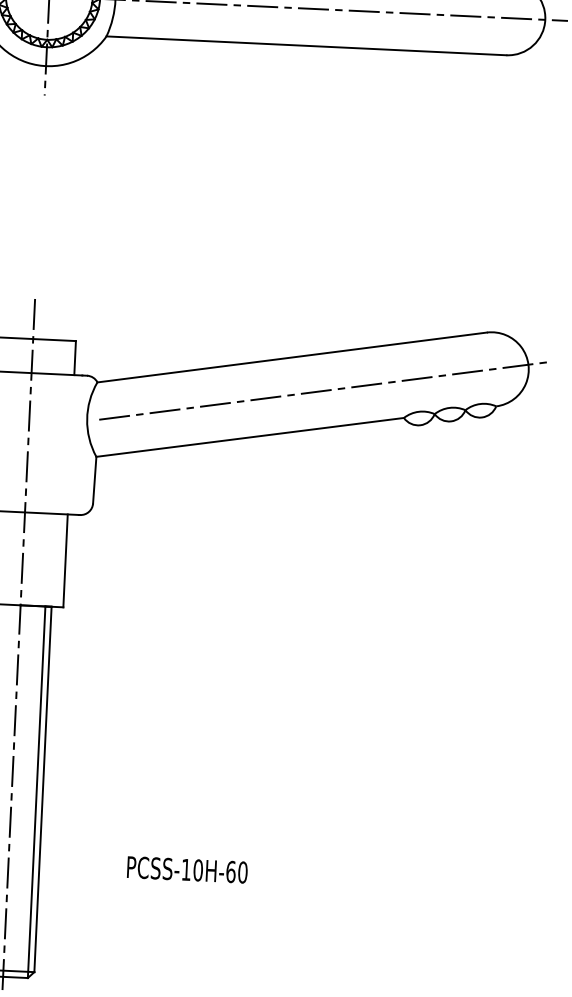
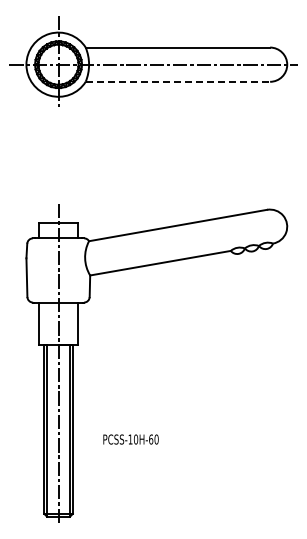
line: (307, 45) -> (178, 81), solid -> dashed
line: (324, 389) -> (193, 239), removed
text: (186, 869) -> (130, 439), moved

